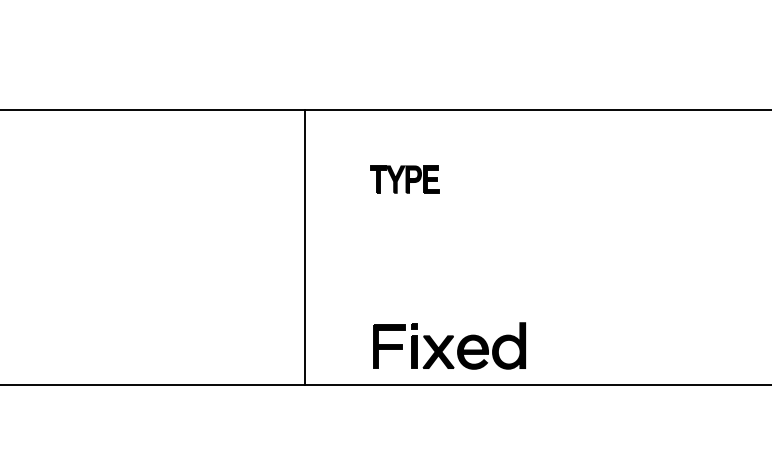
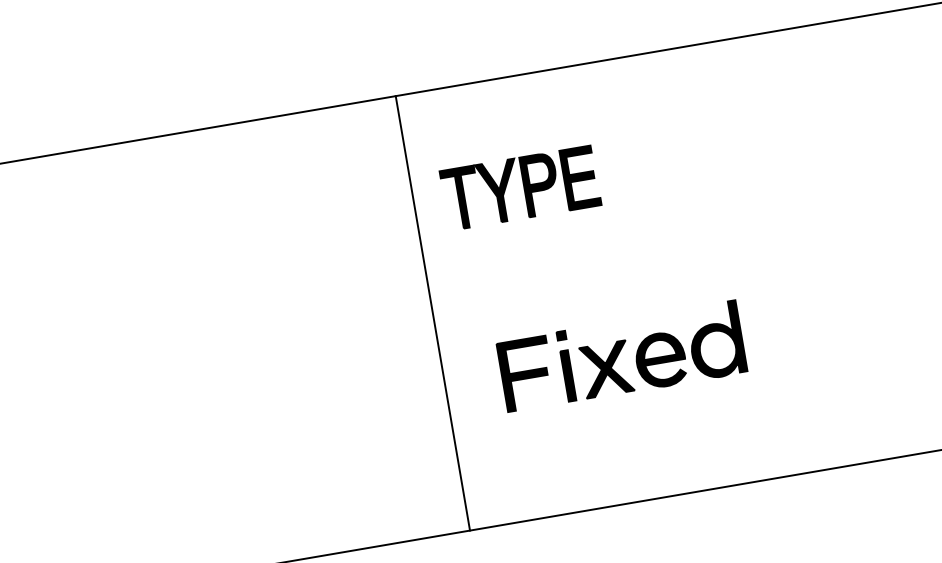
part: (404, 179) -> (520, 187), size x1.43
line: (304, 247) -> (432, 313), moved
part: (449, 345) -> (621, 355), moved

